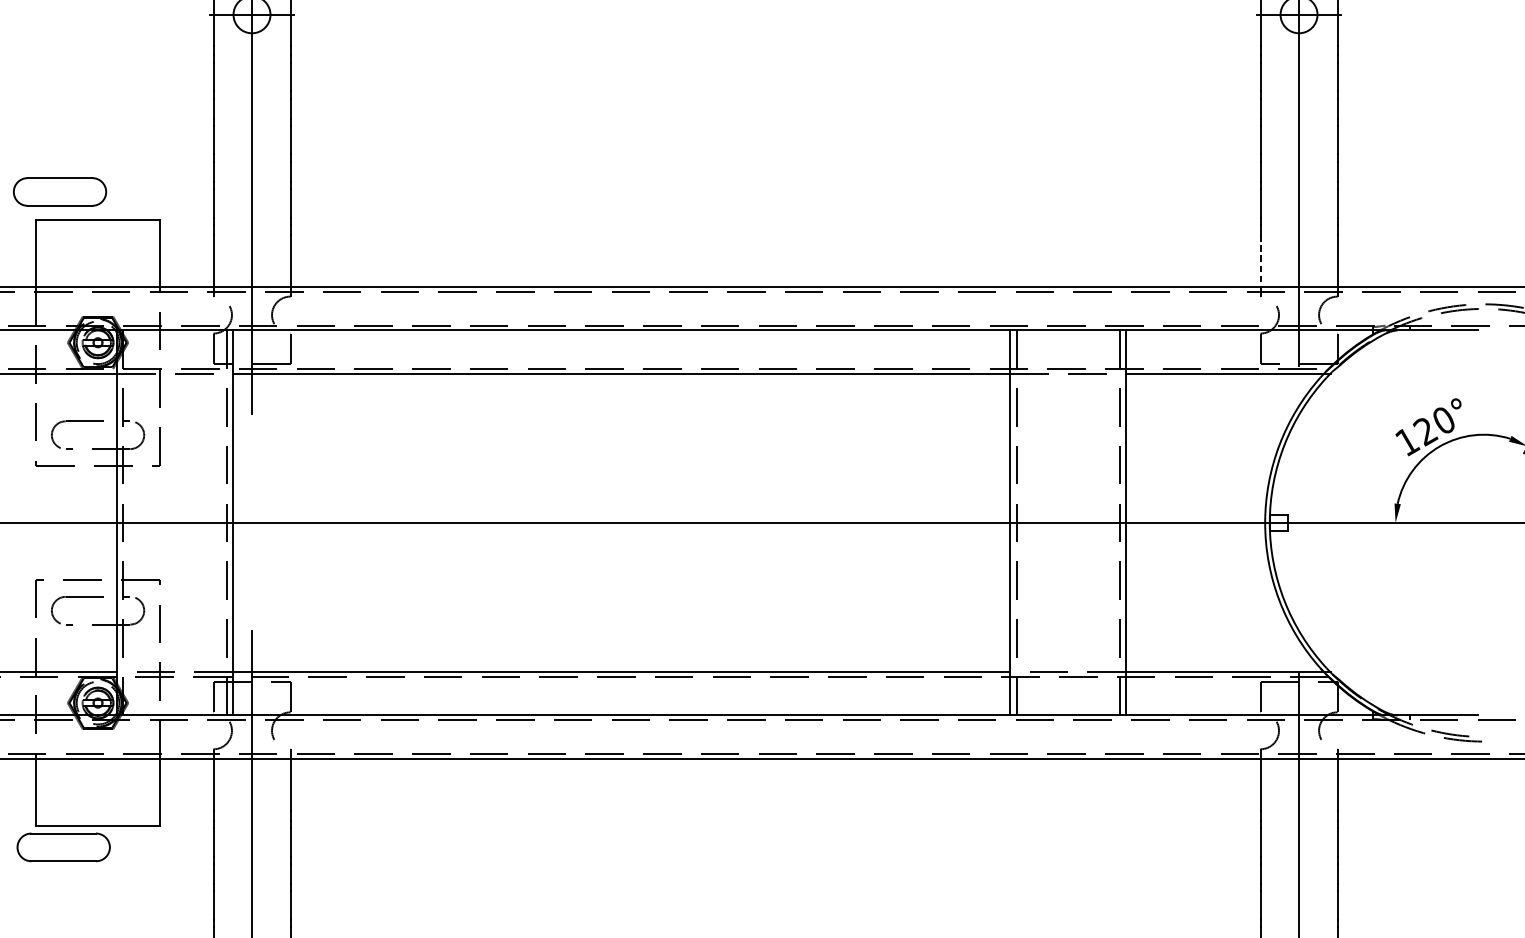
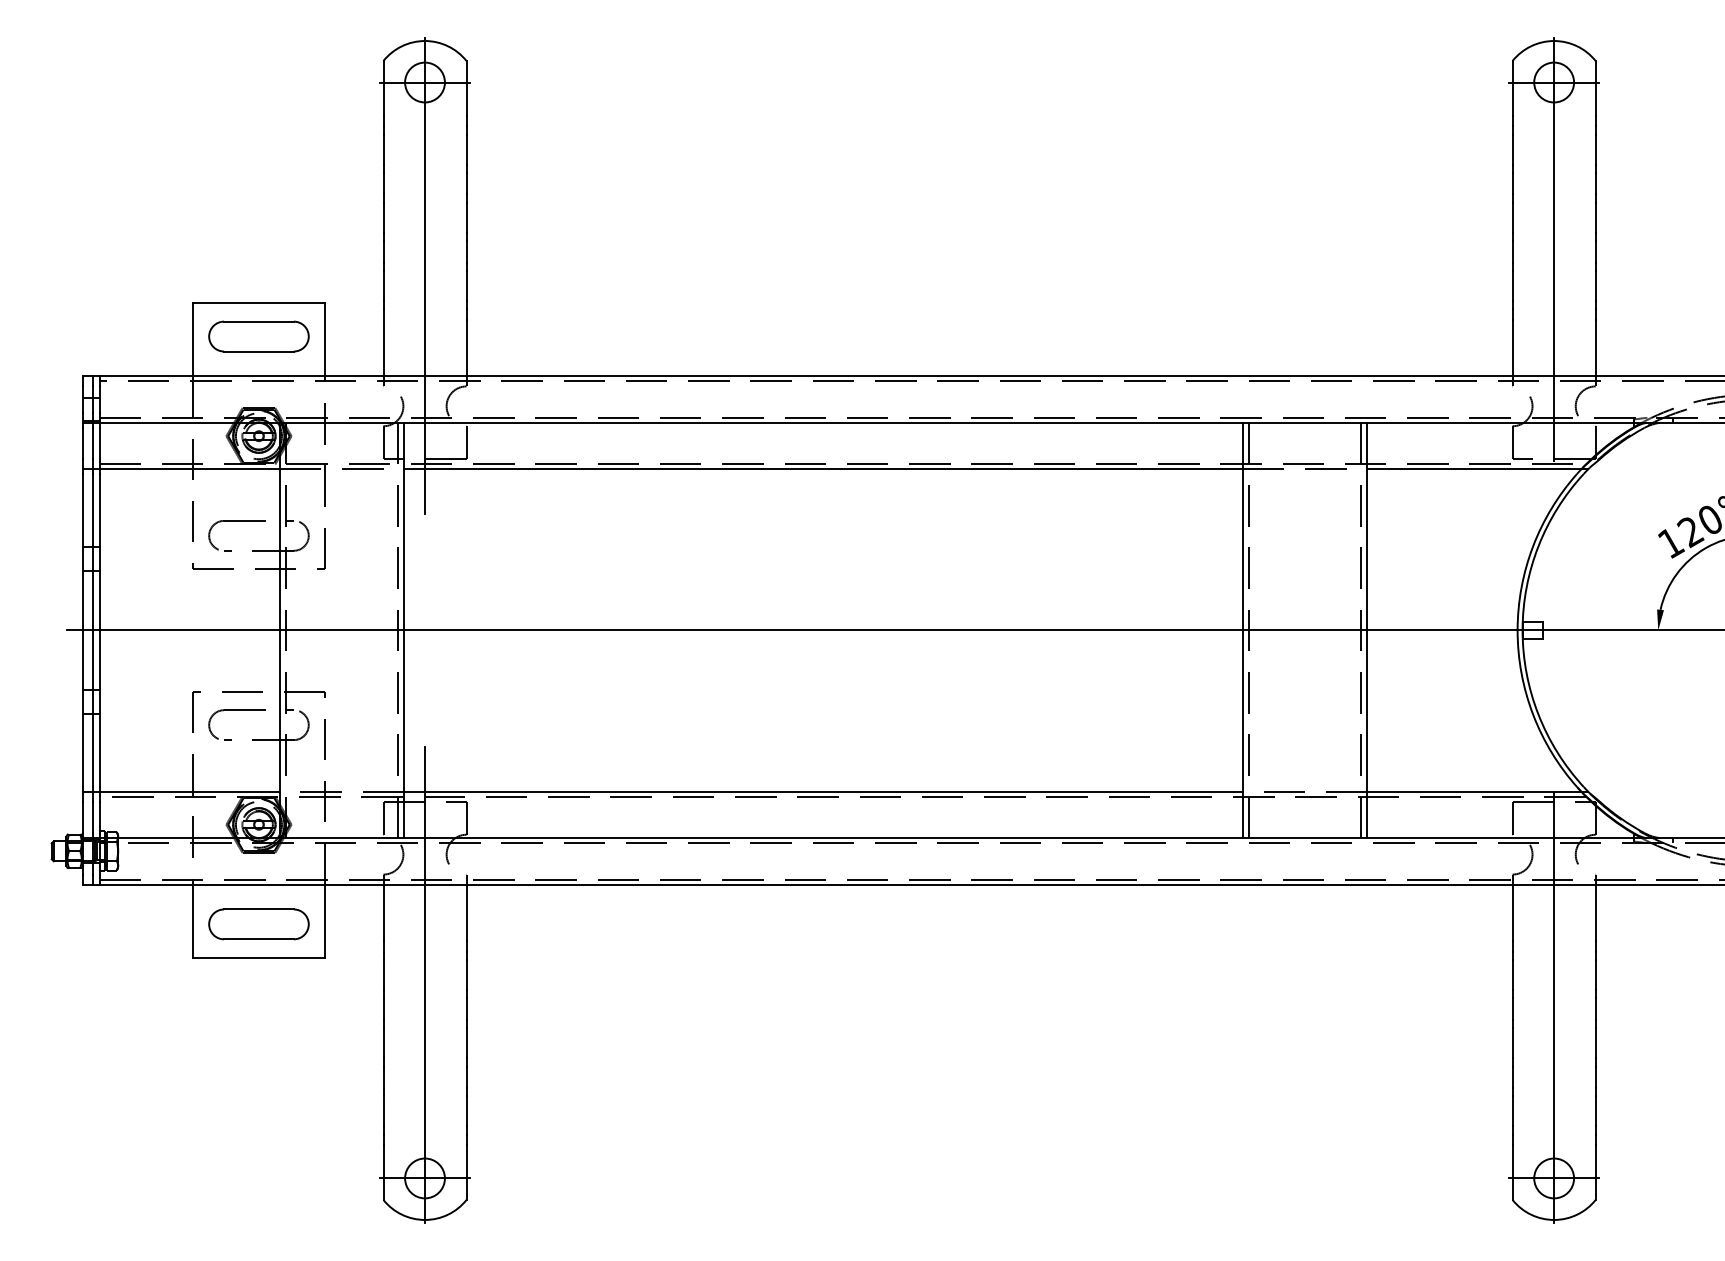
part: (59, 191) -> (258, 336), moved
line: (1260, 261) -> (1512, 348), dashed -> solid
part: (63, 847) -> (258, 924), moved

